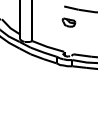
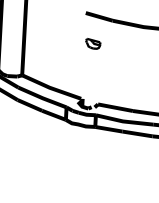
part: (68, 22) -> (92, 43), size x0.6

